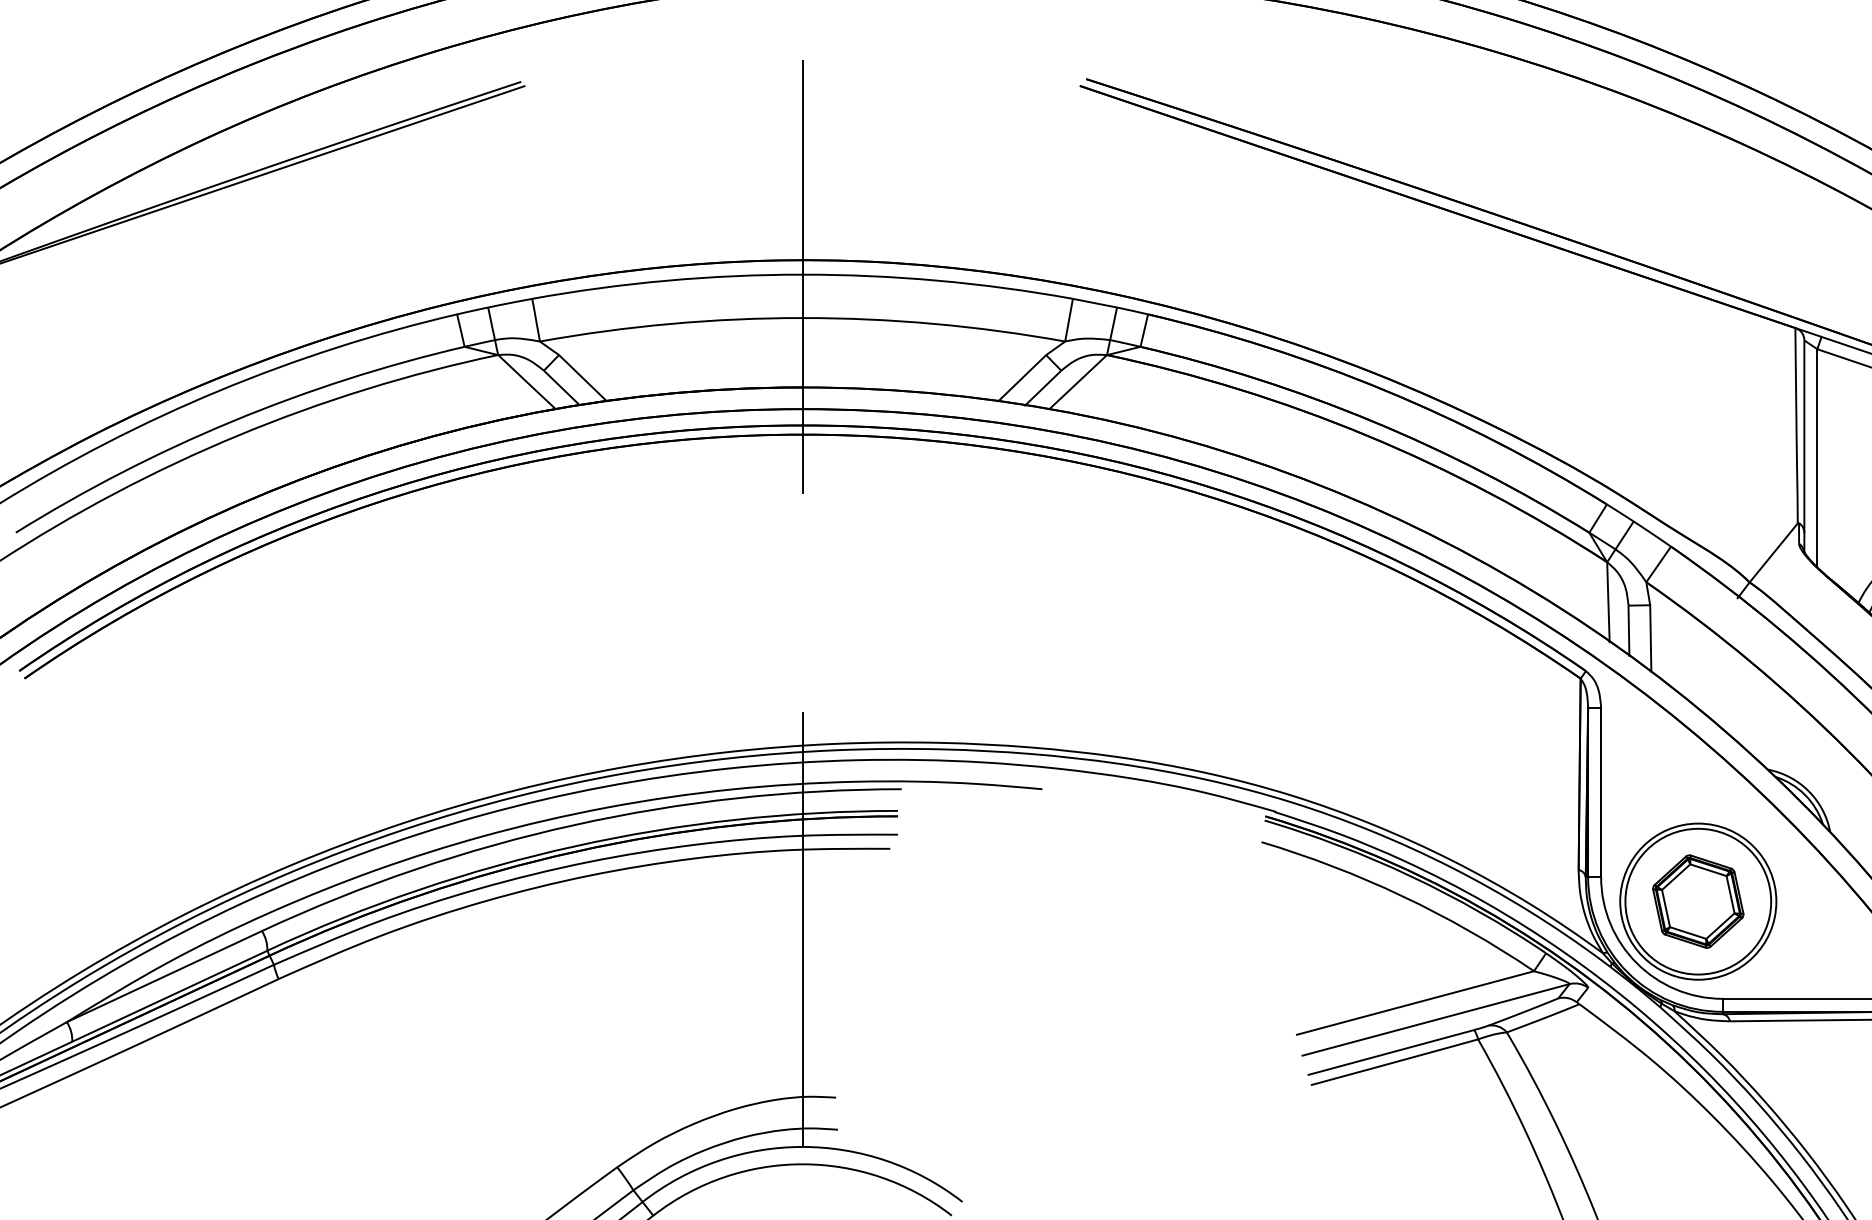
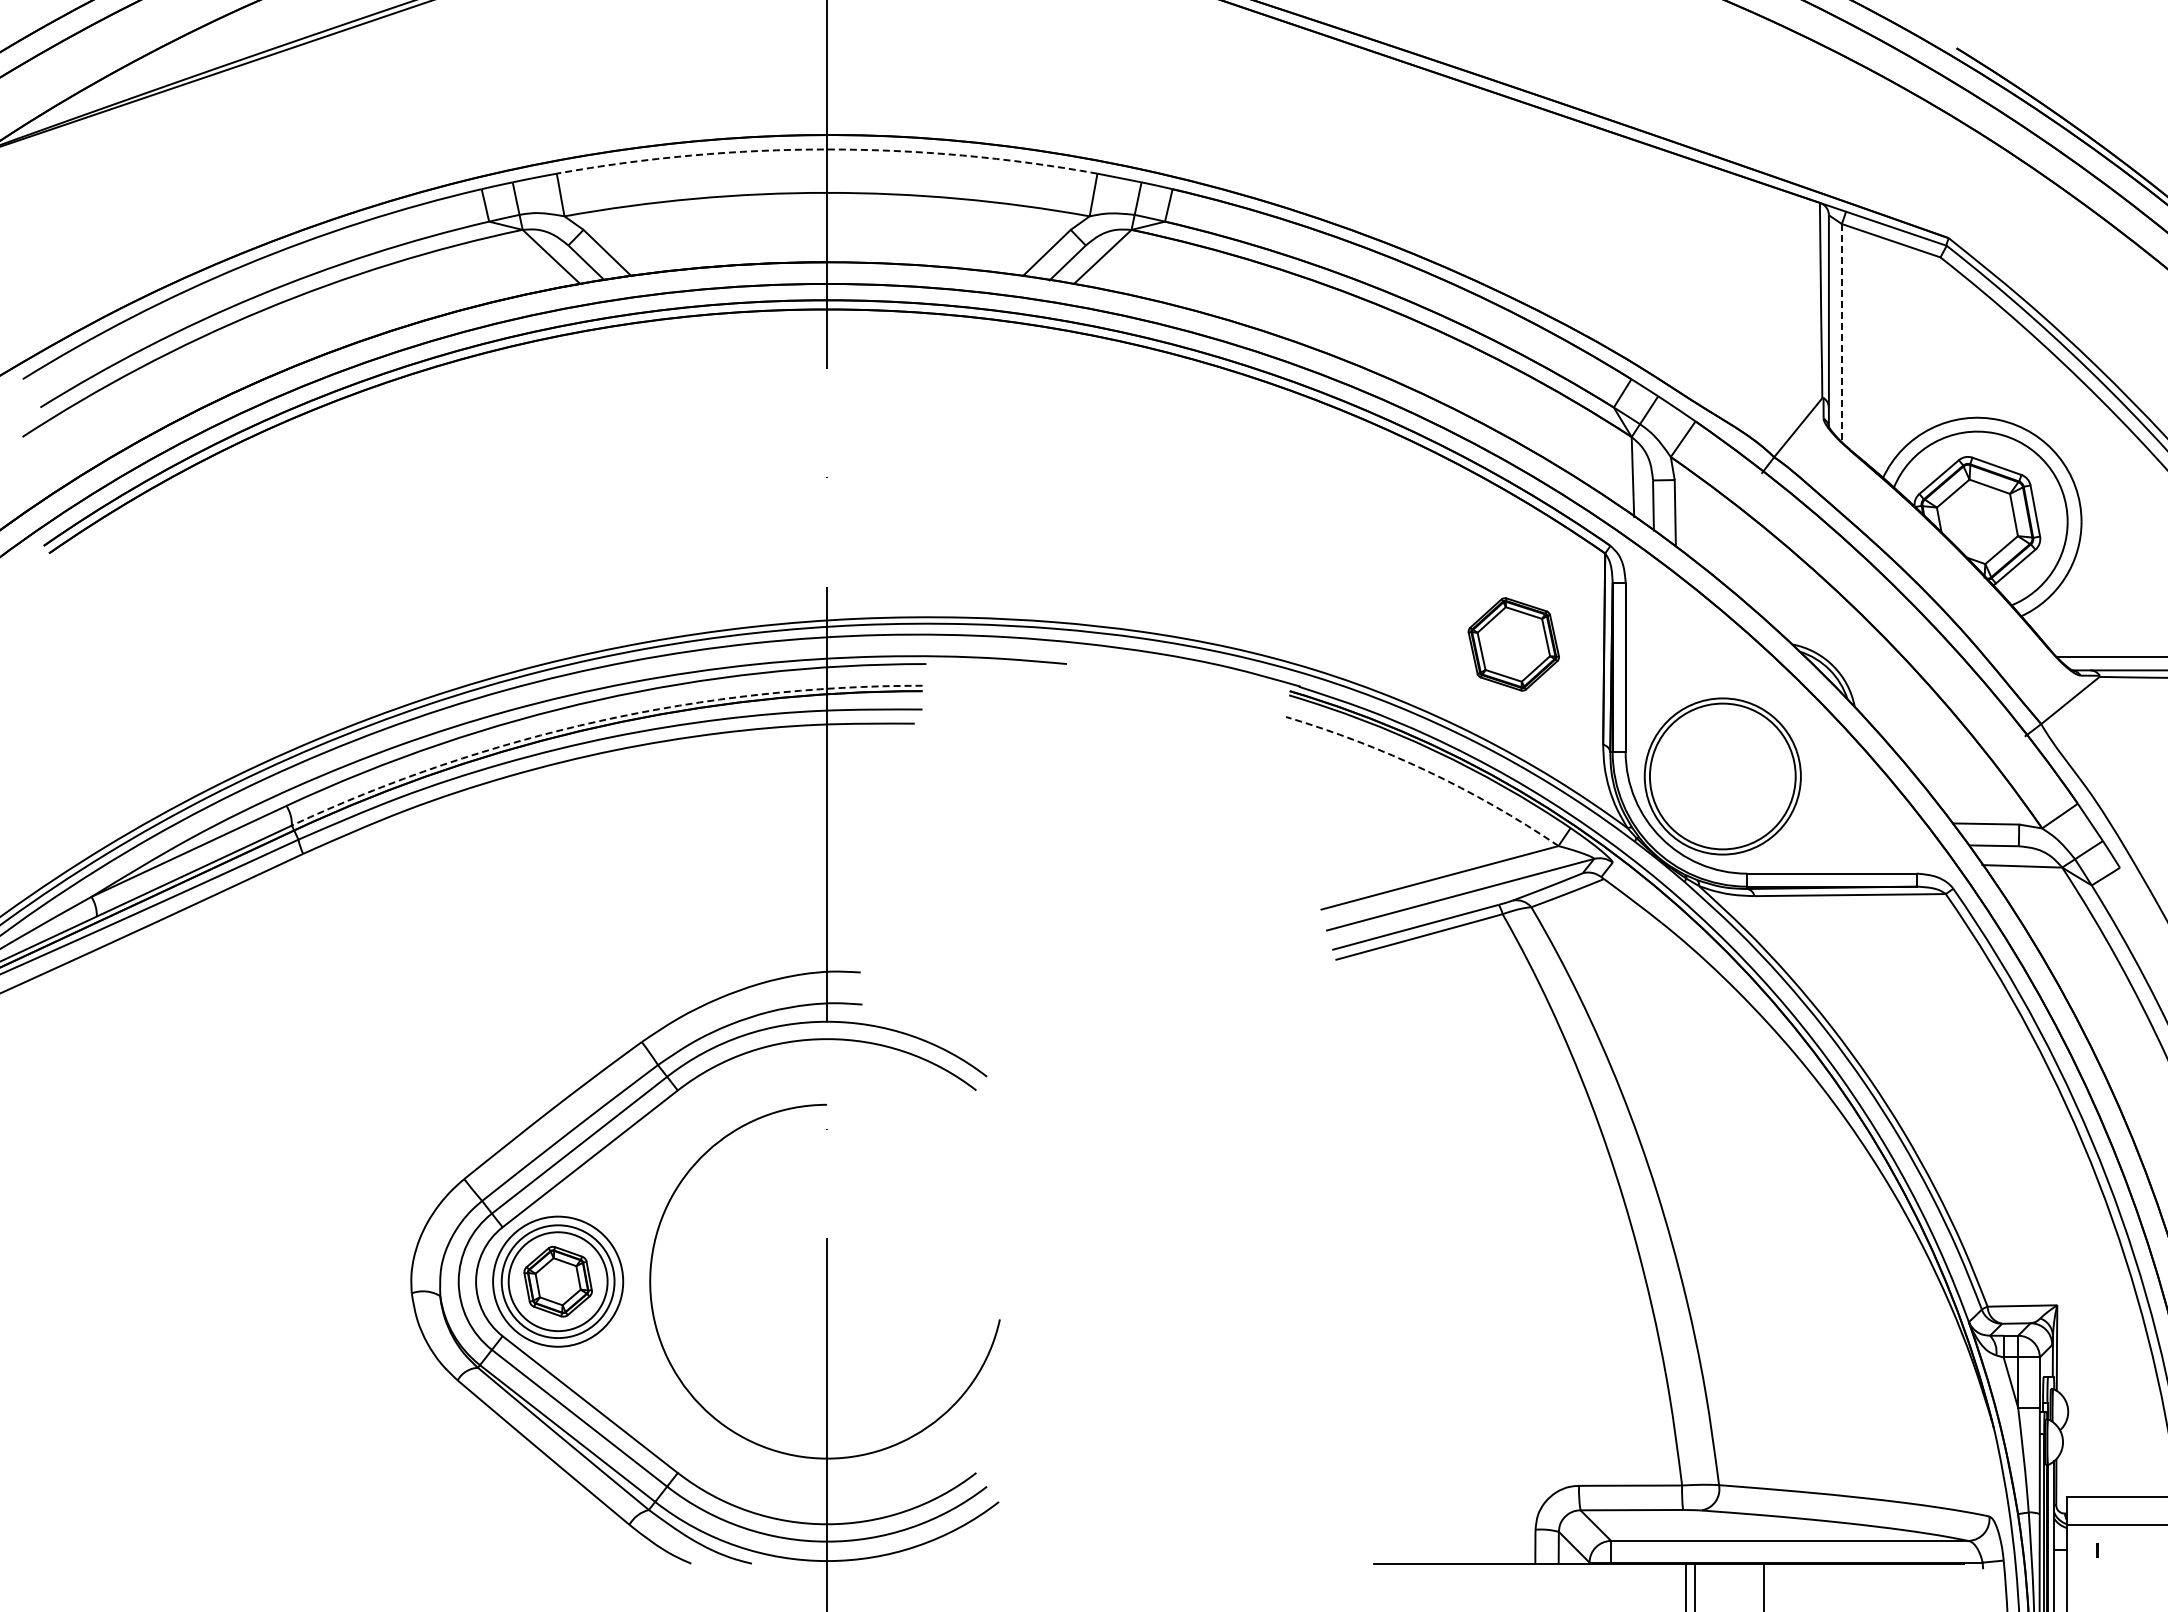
arc: (802, 274) -> (827, 149), solid -> dashed
line: (1816, 458) -> (1841, 333), solid -> dashed
arc: (574, 846) -> (599, 721), solid -> dashed
arc: (1402, 896) -> (1427, 771), solid -> dashed
part: (1697, 901) -> (1513, 644), moved

